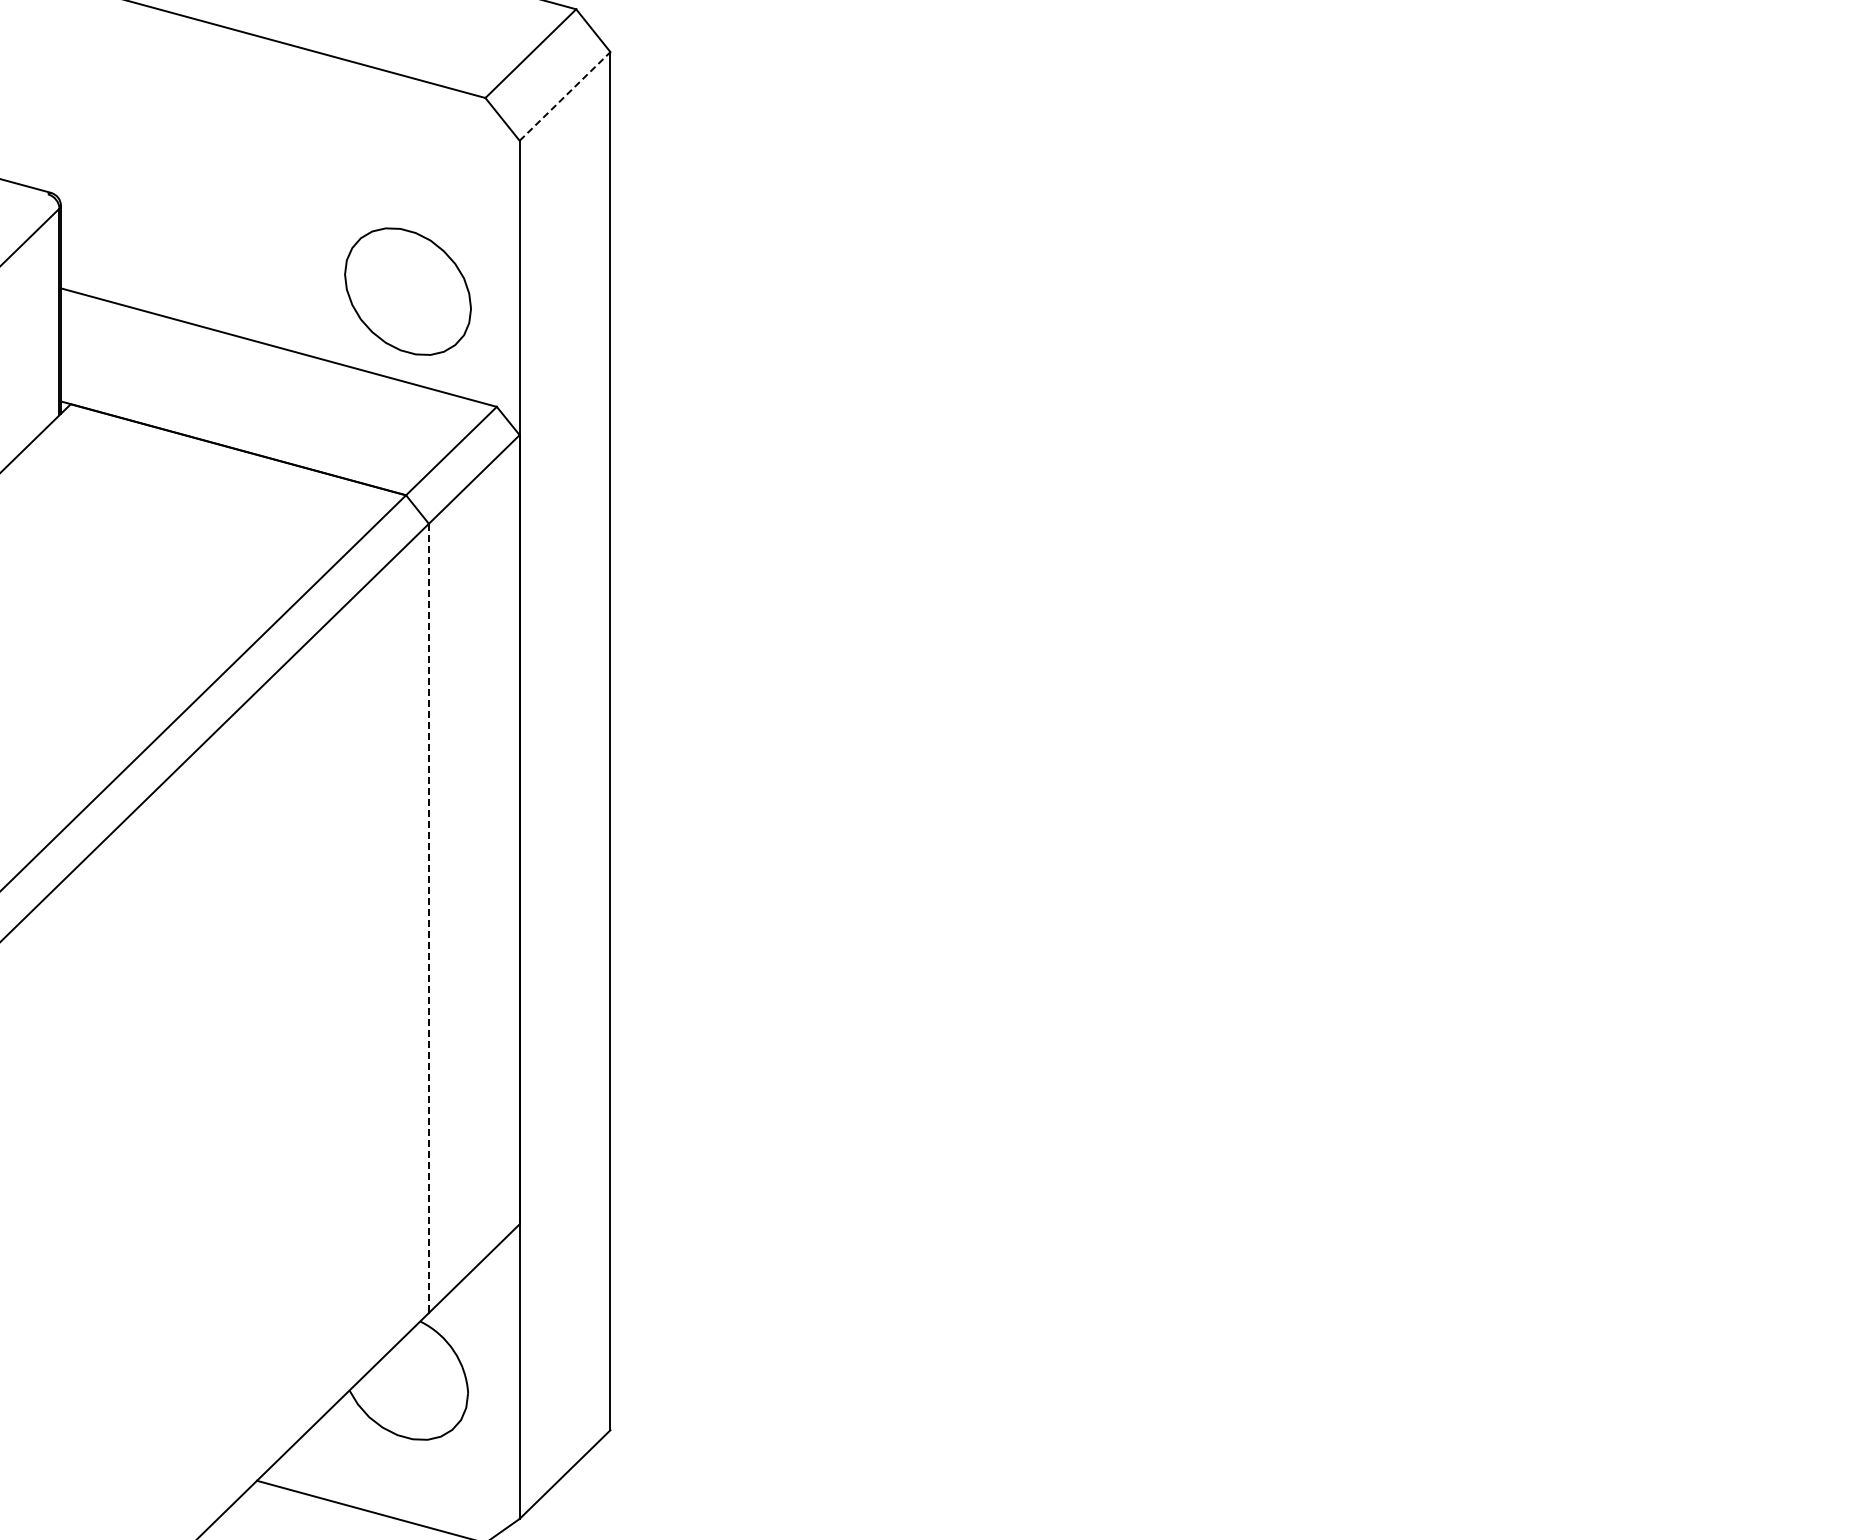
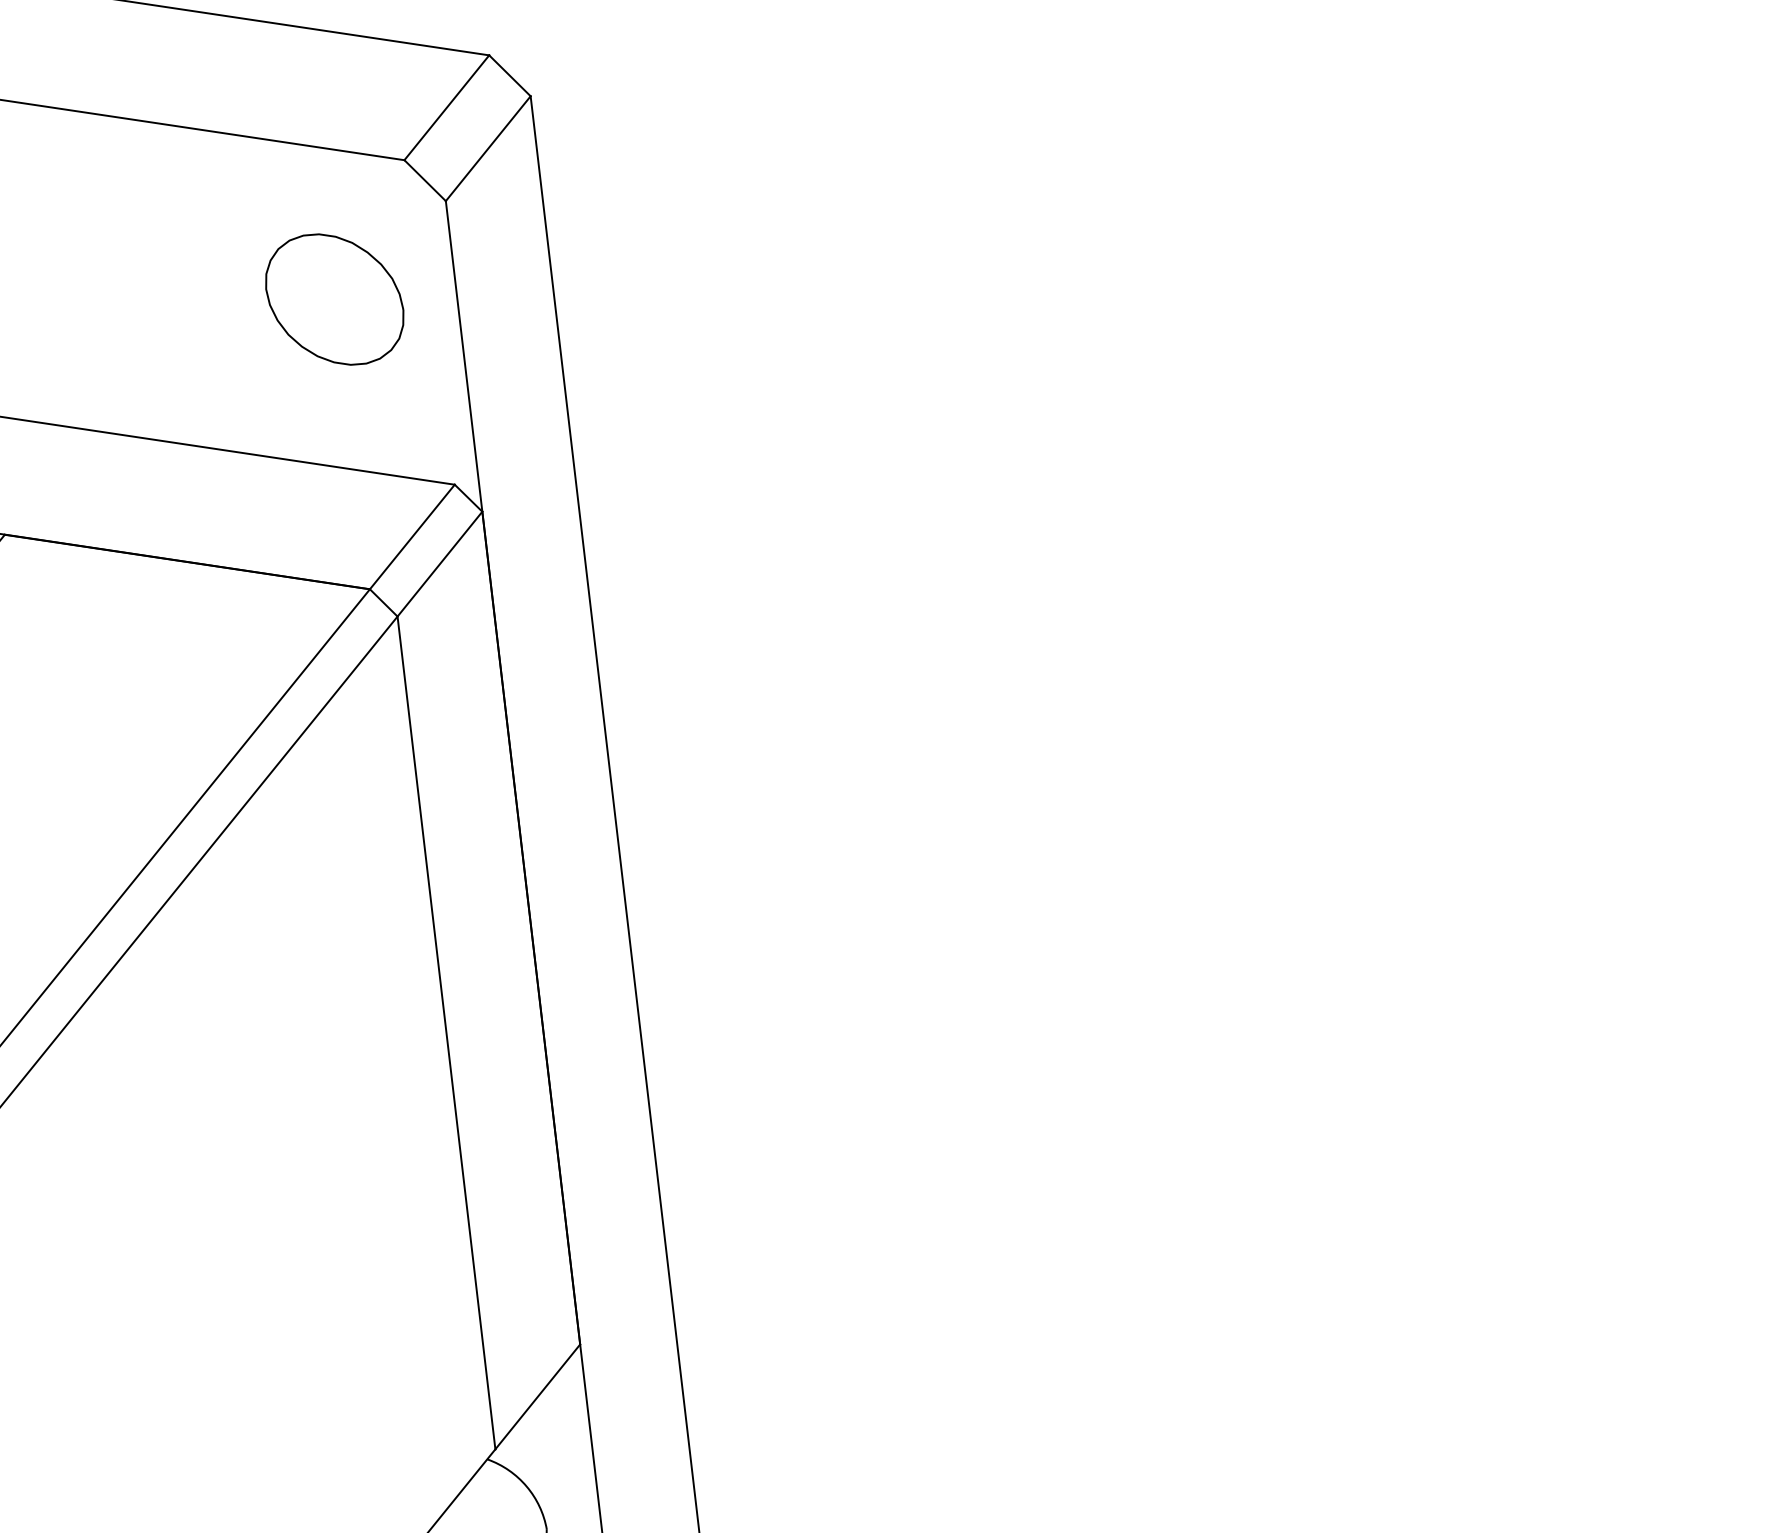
line: (565, 96) -> (488, 148), dashed -> solid
part: (407, 291) -> (334, 299), moved
line: (428, 918) -> (446, 1033), dashed -> solid

